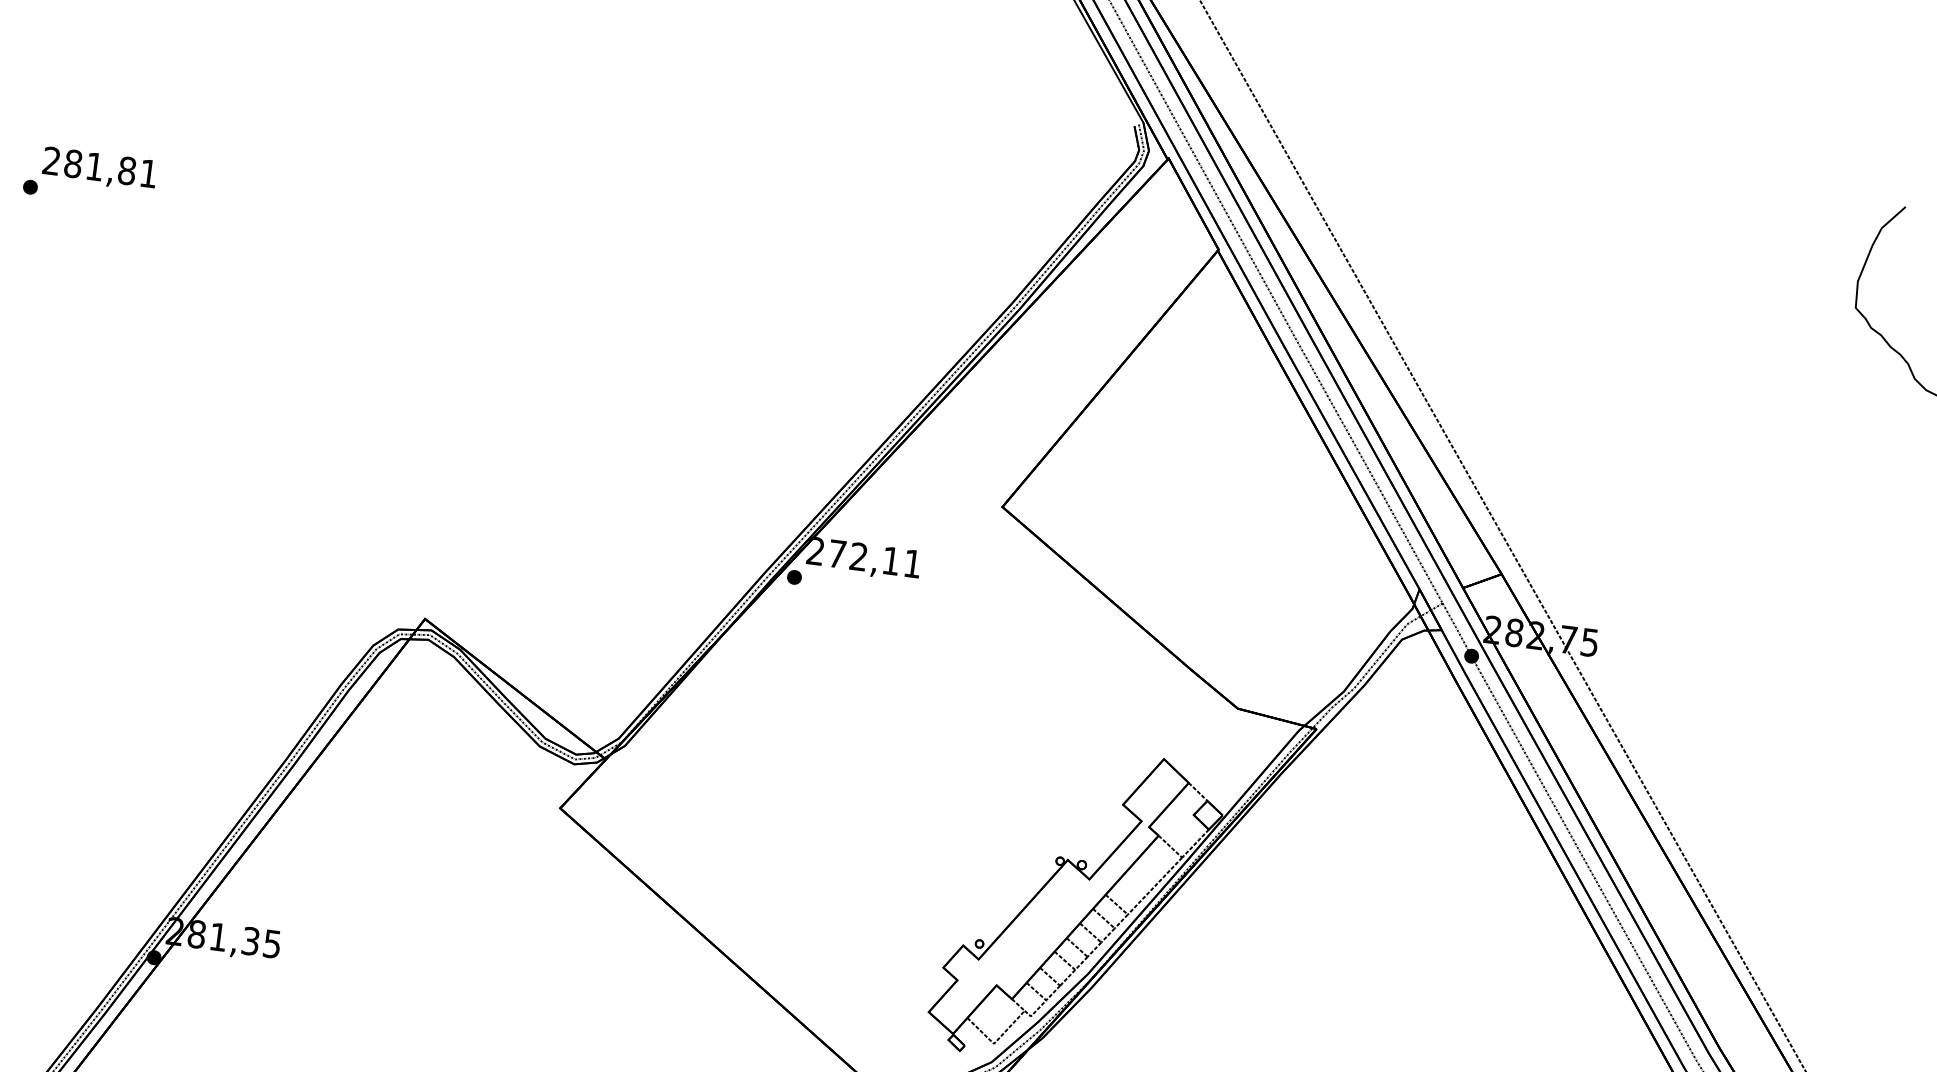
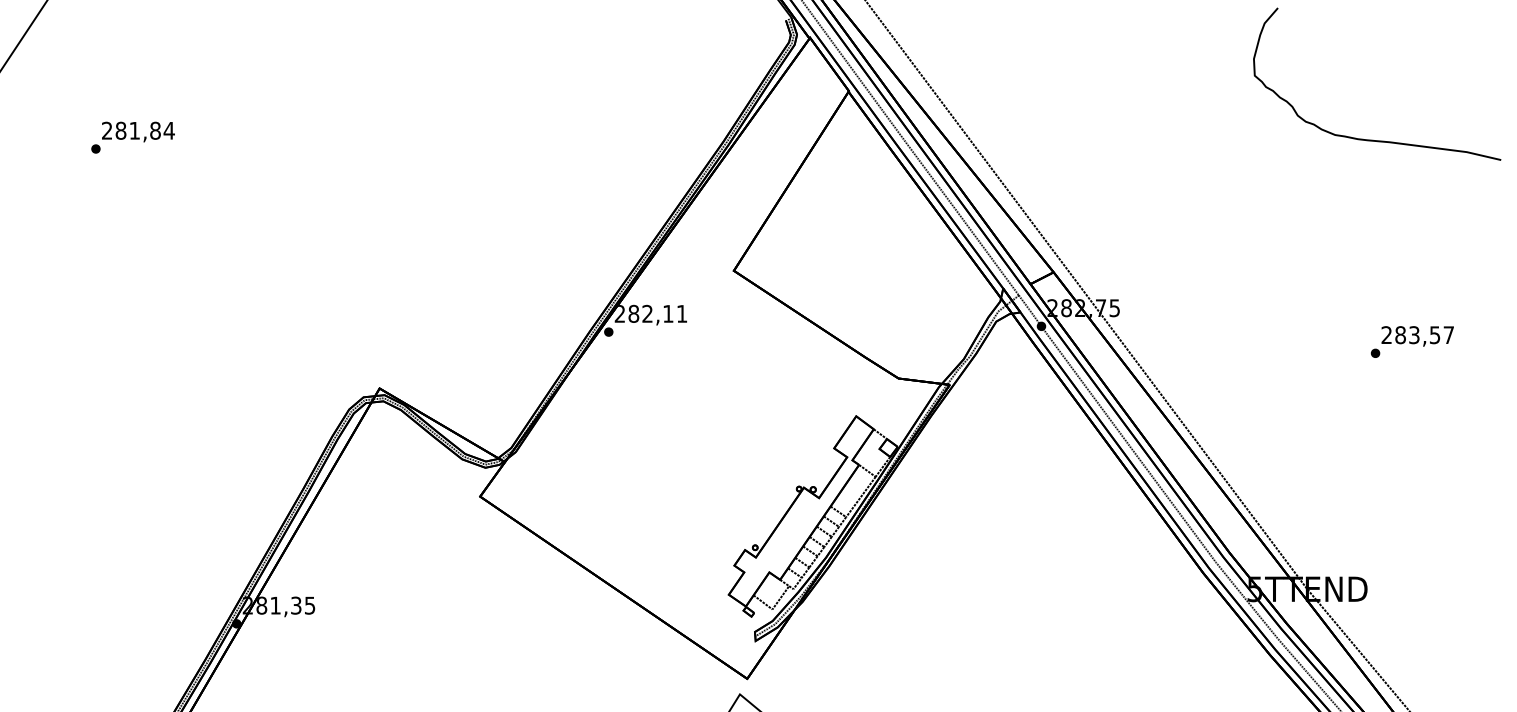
text: (147, 173) -> (168, 130), 281,81 -> 281,84
text: (836, 553) -> (633, 313), 272,11 -> 282,11

